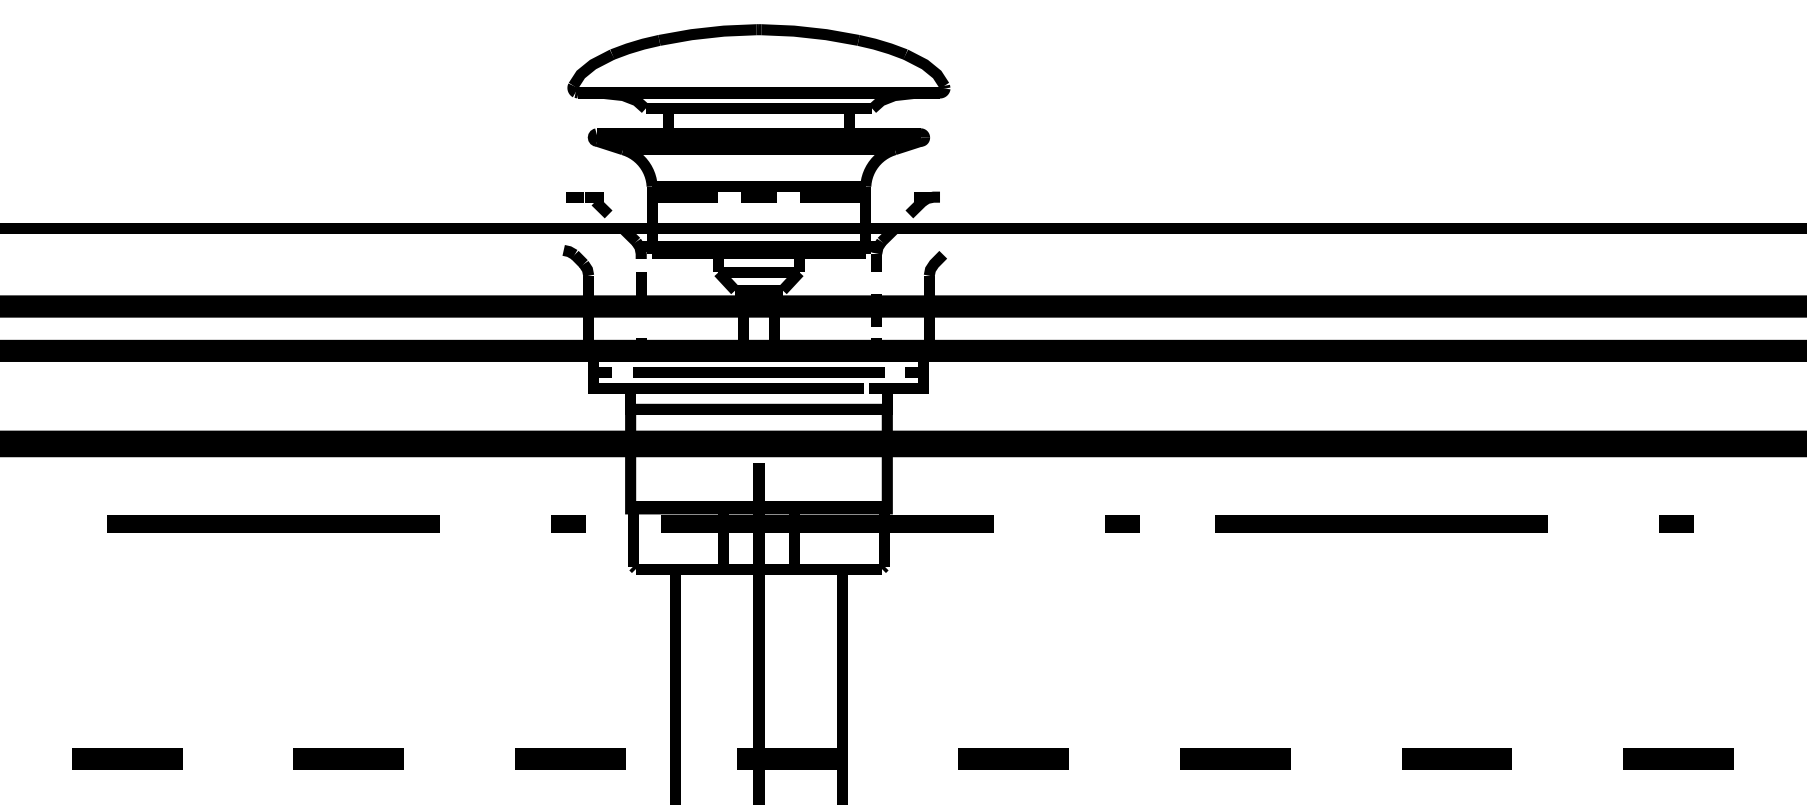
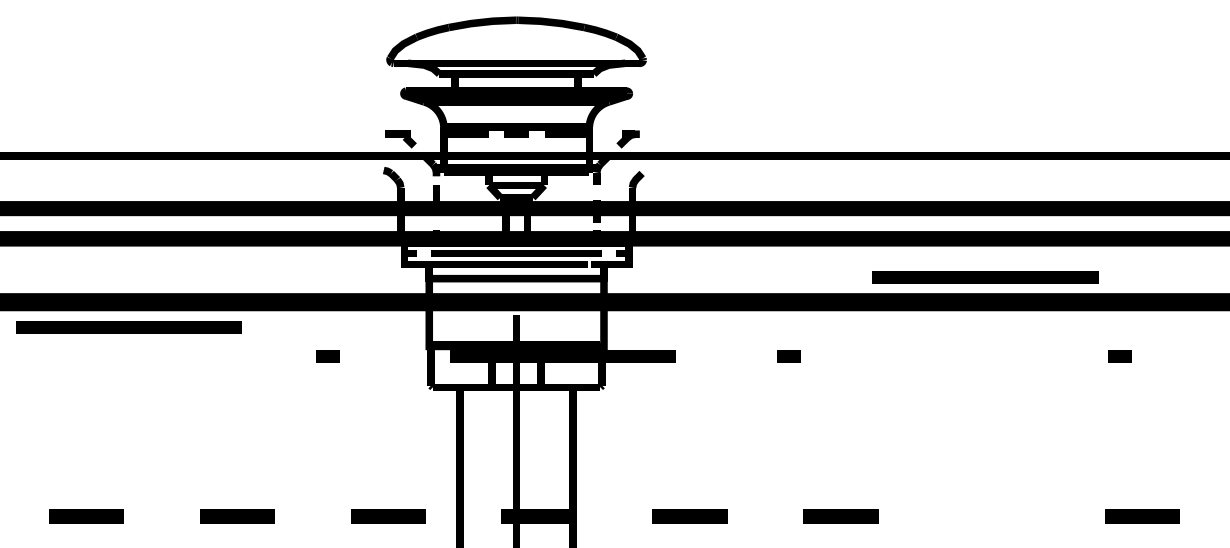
line: (272, 523) -> (128, 327), moved
line: (567, 523) -> (327, 356), moved
line: (1121, 523) -> (788, 356), moved
line: (1381, 523) -> (985, 277), moved
line: (1675, 523) -> (1119, 356), moved
line: (1456, 758) -> (991, 516), removed

